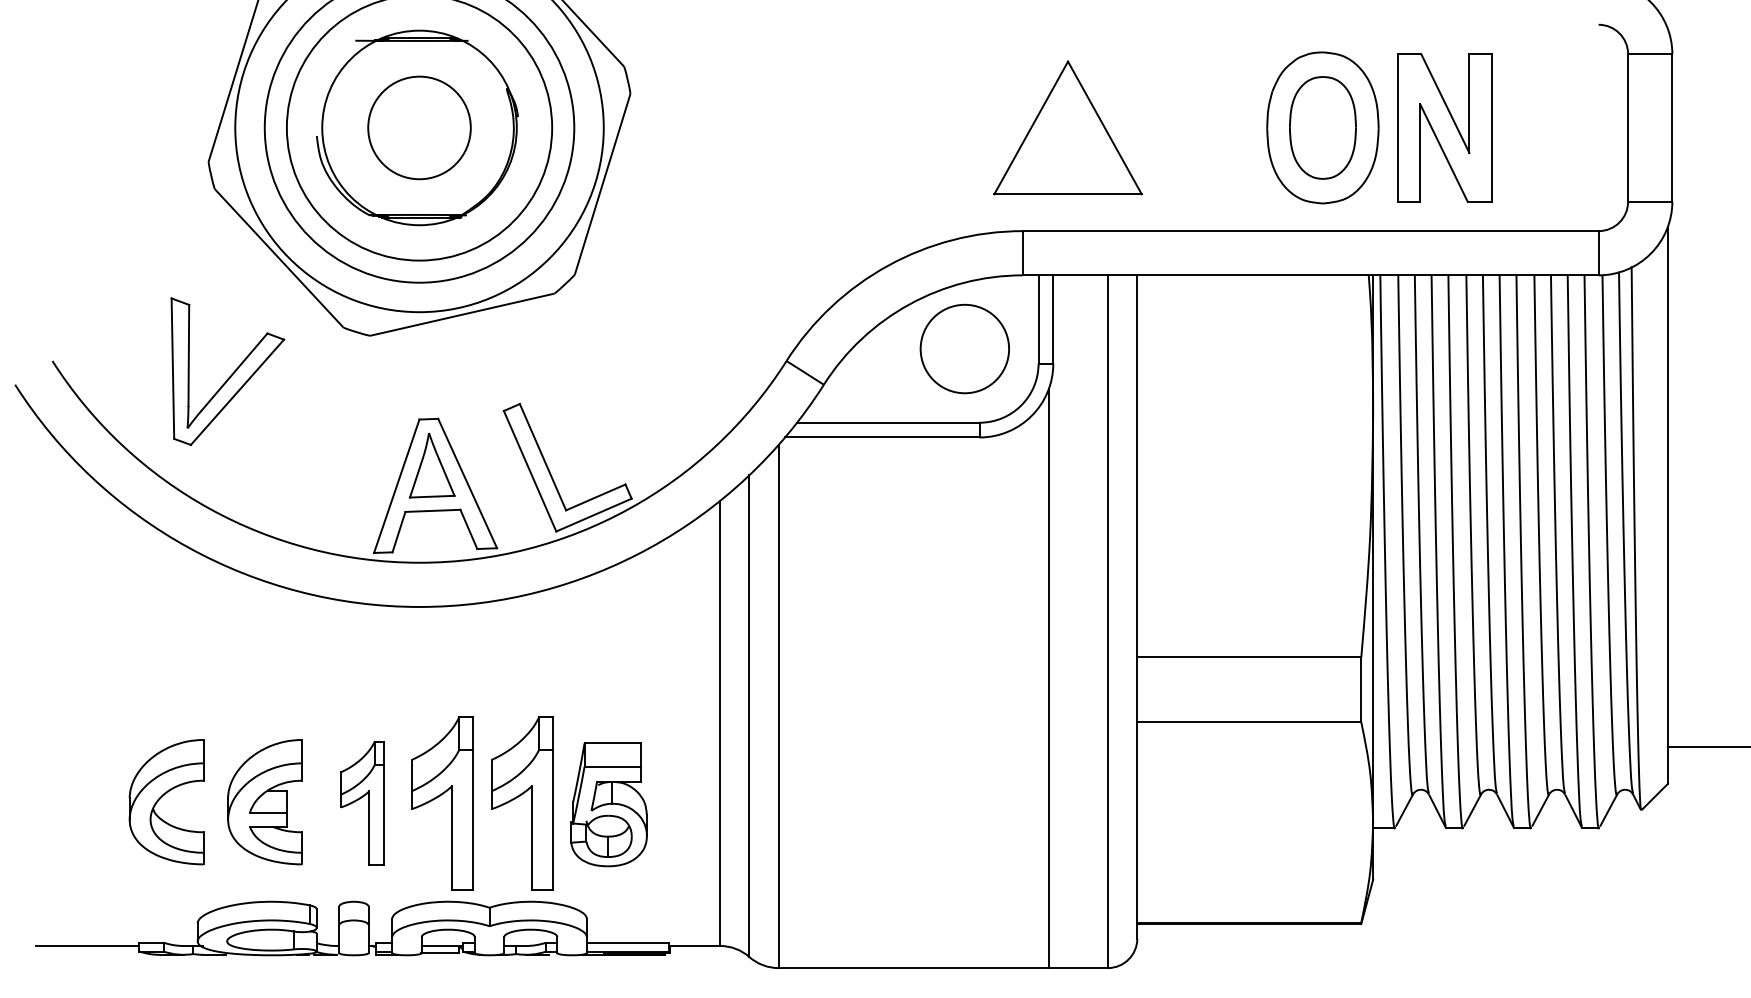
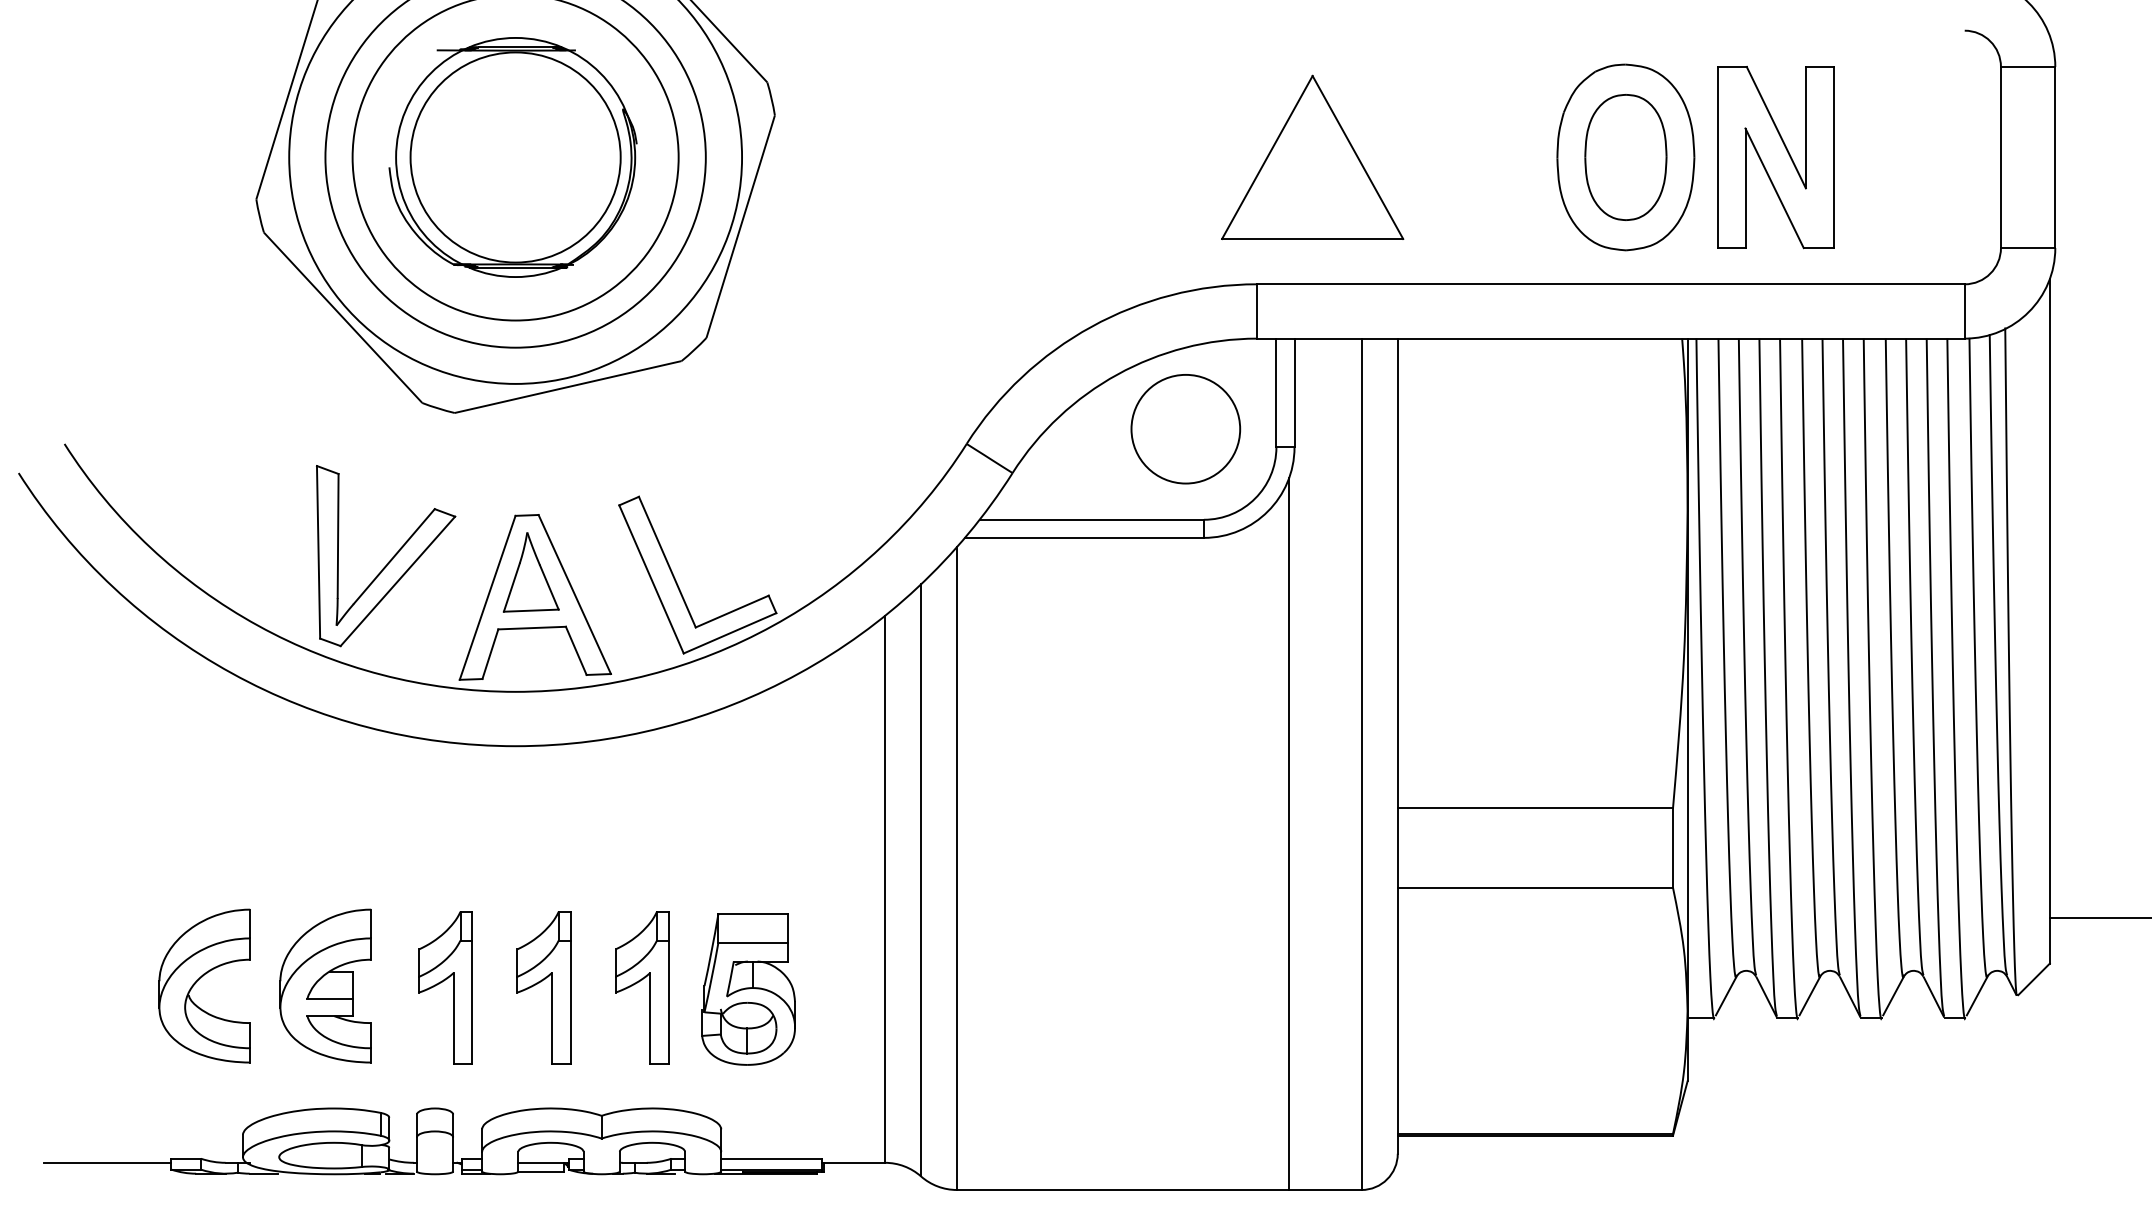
circle: (419, 127) -> (515, 157), size x1.67
part: (228, 372) -> (386, 556), moved
part: (442, 803) -> (543, 987), size x0.71
part: (522, 803) -> (642, 987), size x0.71

